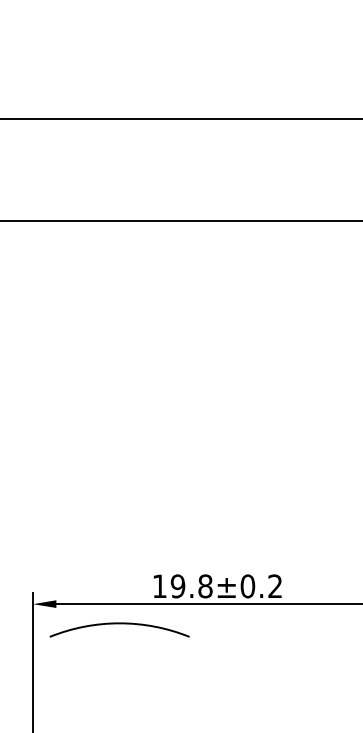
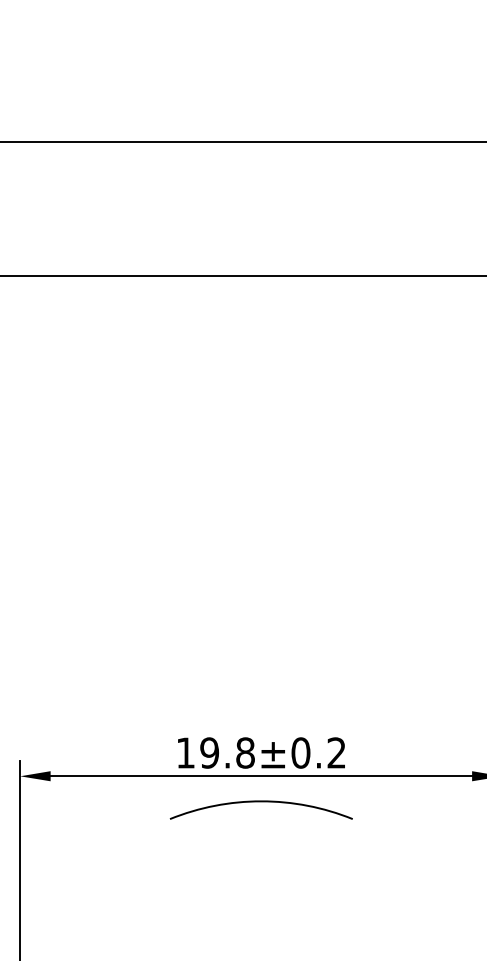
arc: (119, 624) -> (260, 802), moved

